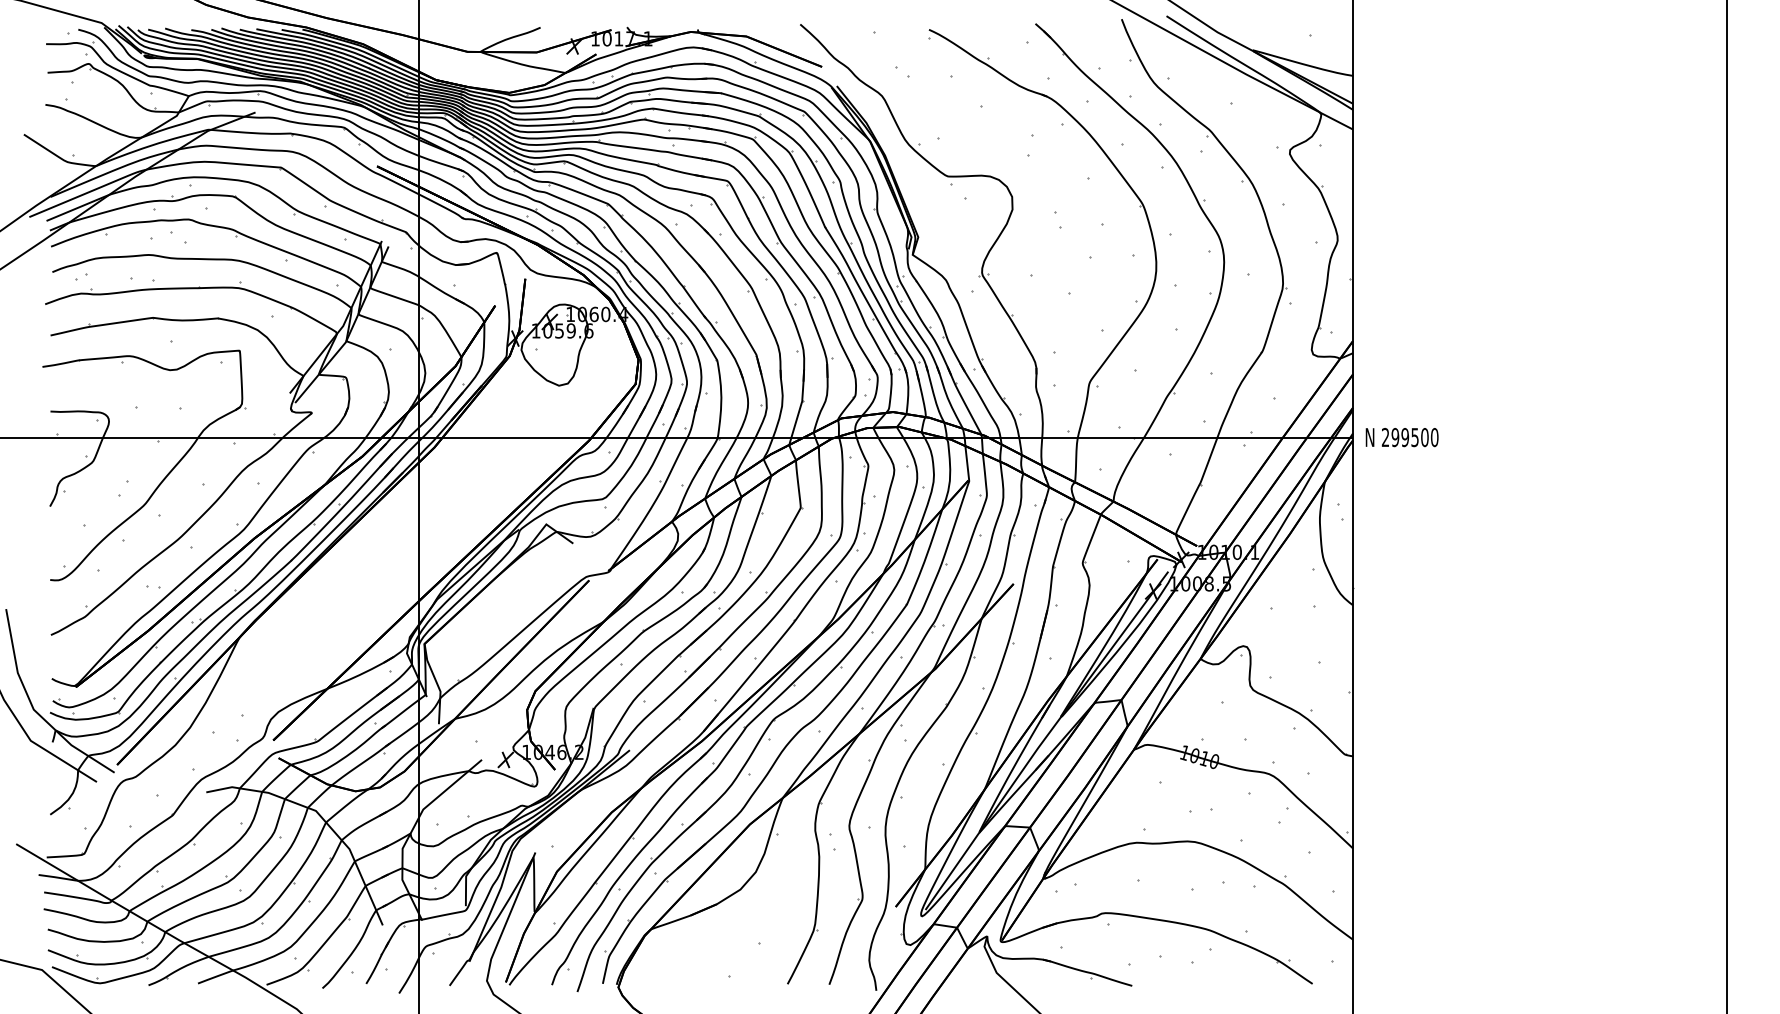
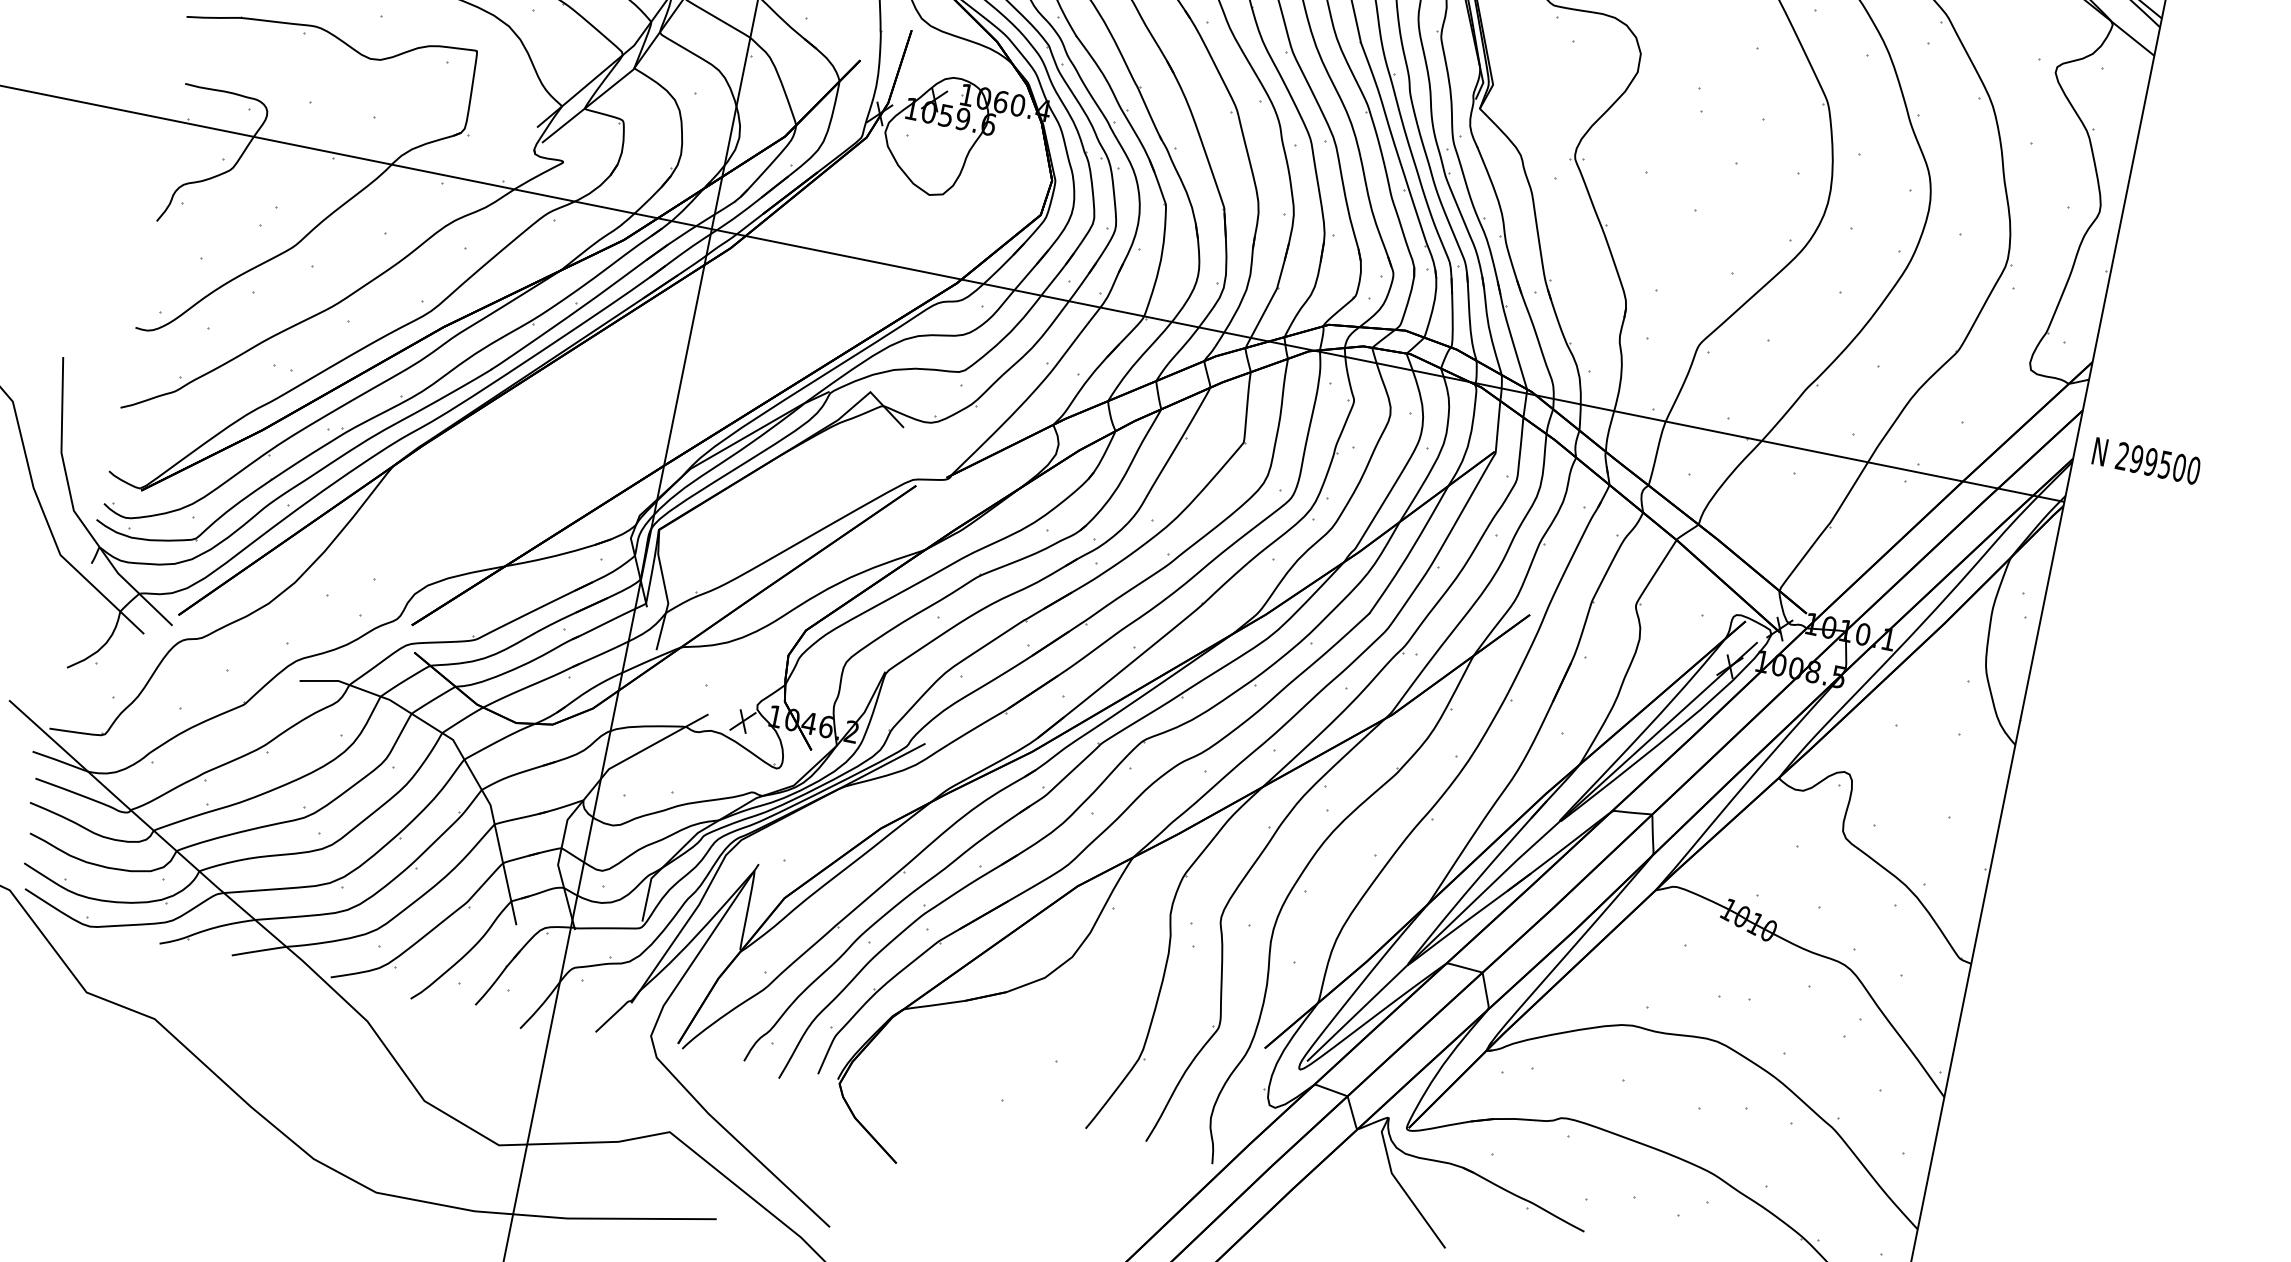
text: (1401, 437) -> (2145, 460), moved

